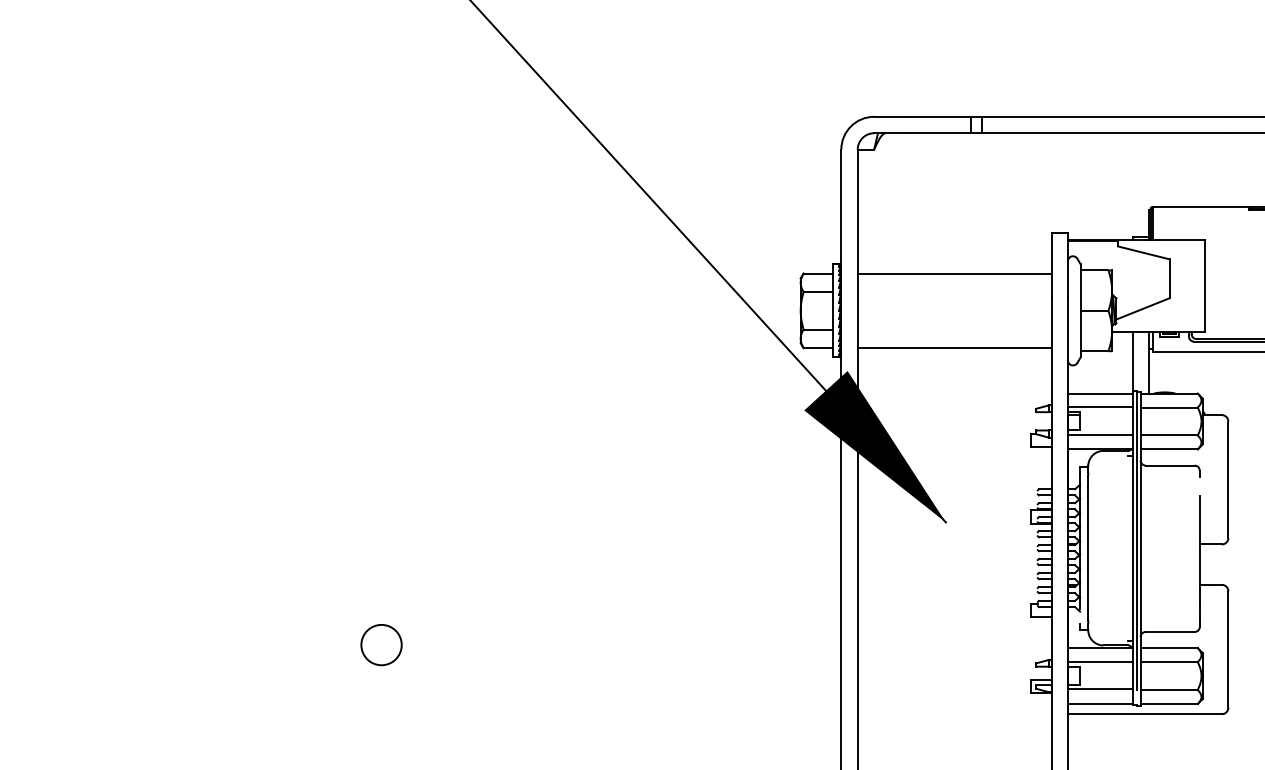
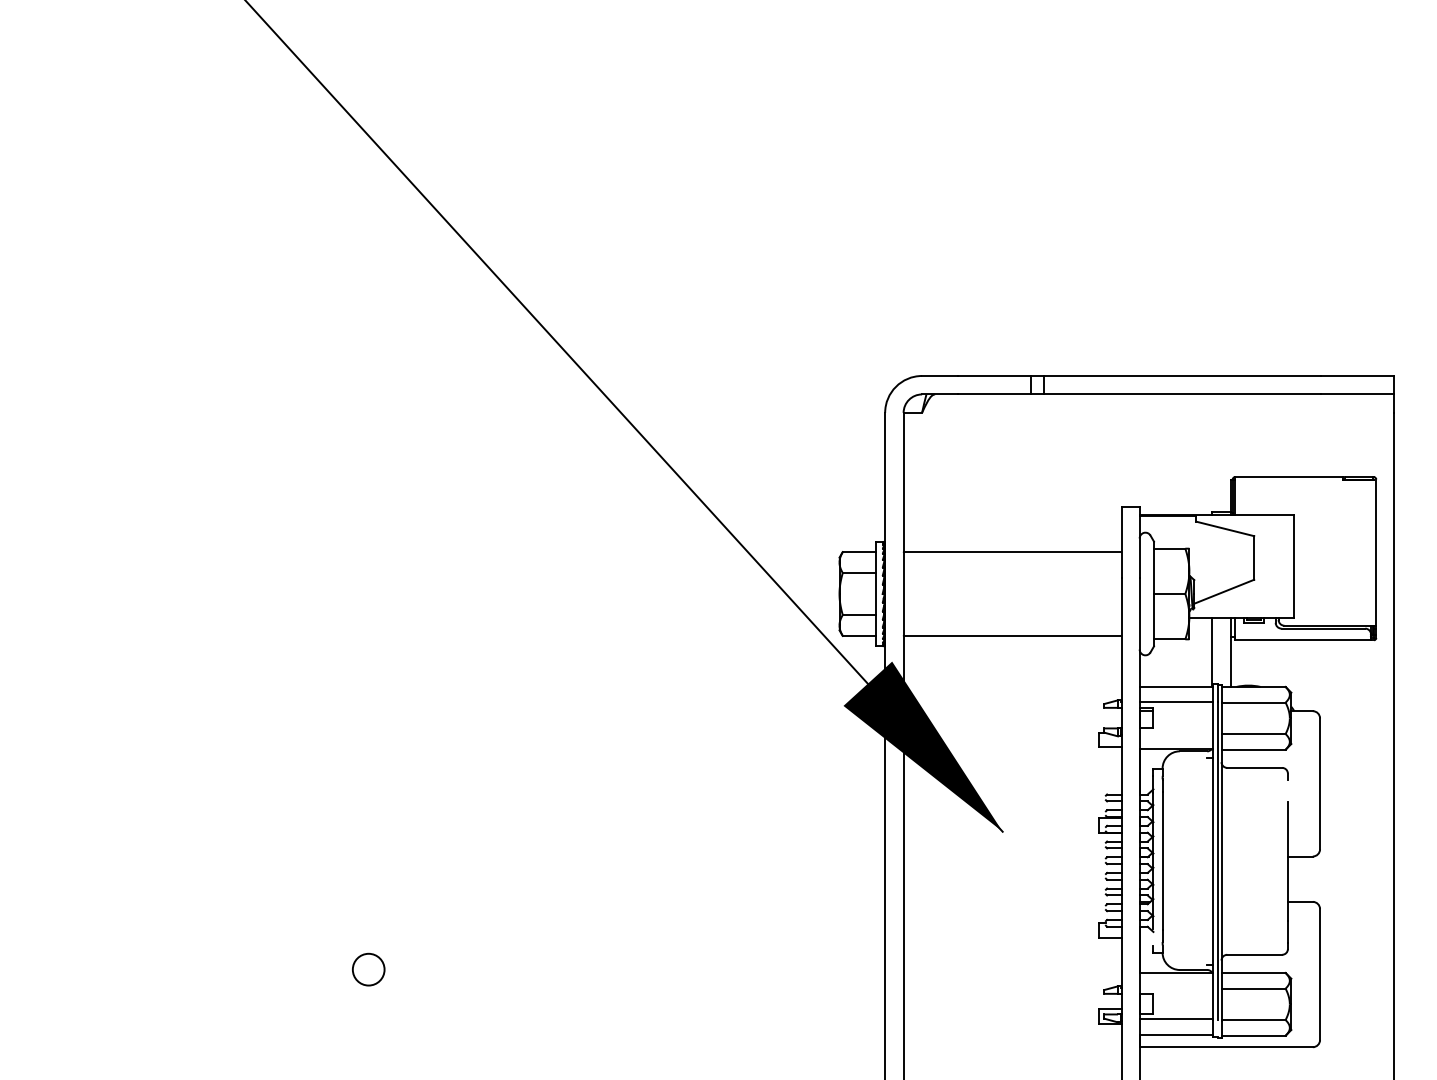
line: (1099, 435) -> (1175, 733), removed
circle: (381, 645) -> (368, 969), size x0.7
line: (1099, 661) -> (1175, 988), removed

